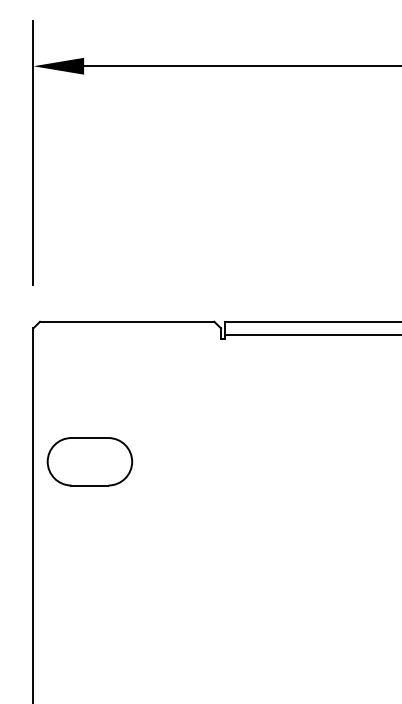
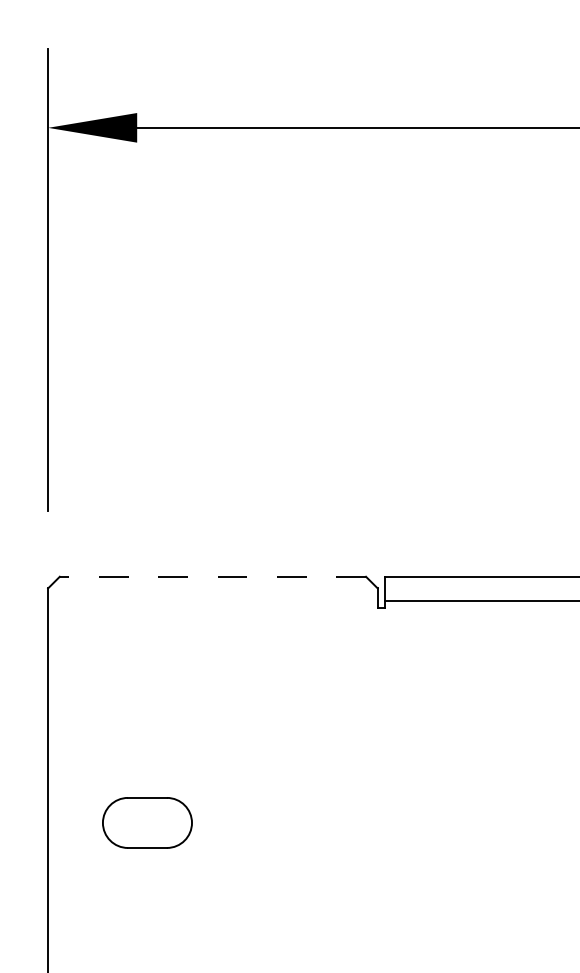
line: (126, 321) -> (211, 576), solid -> dashed
part: (89, 461) -> (146, 822), size x0.6

